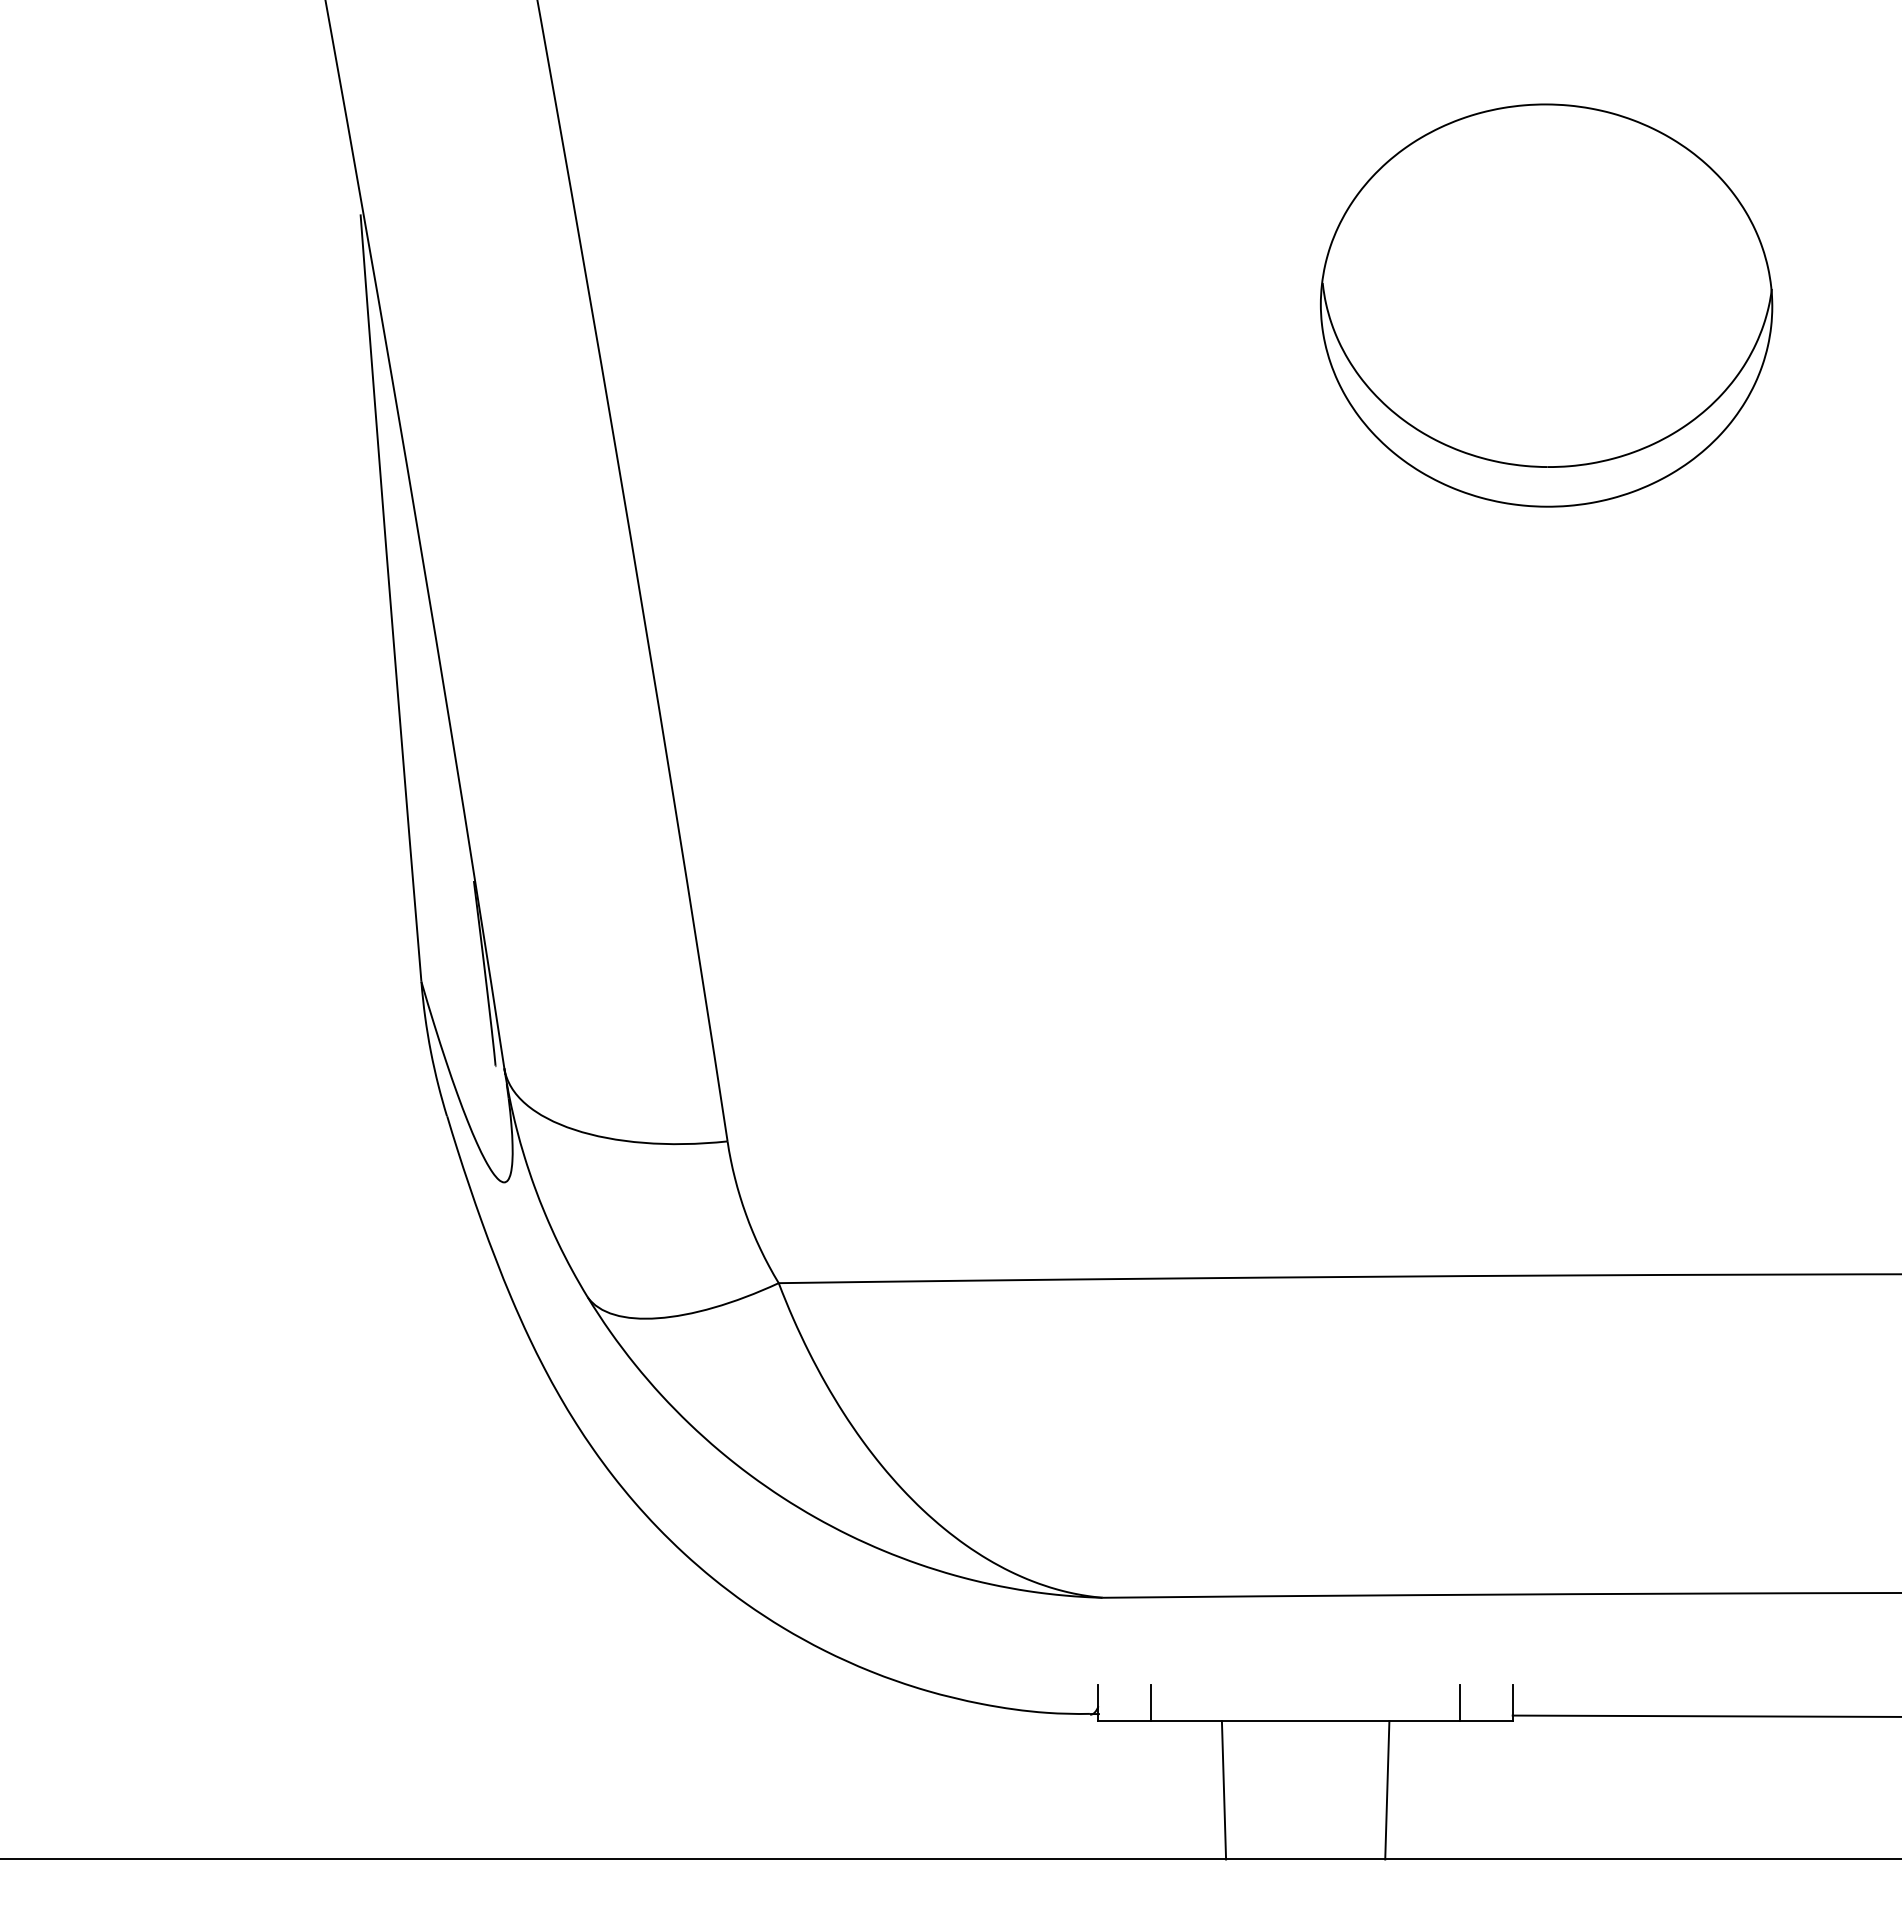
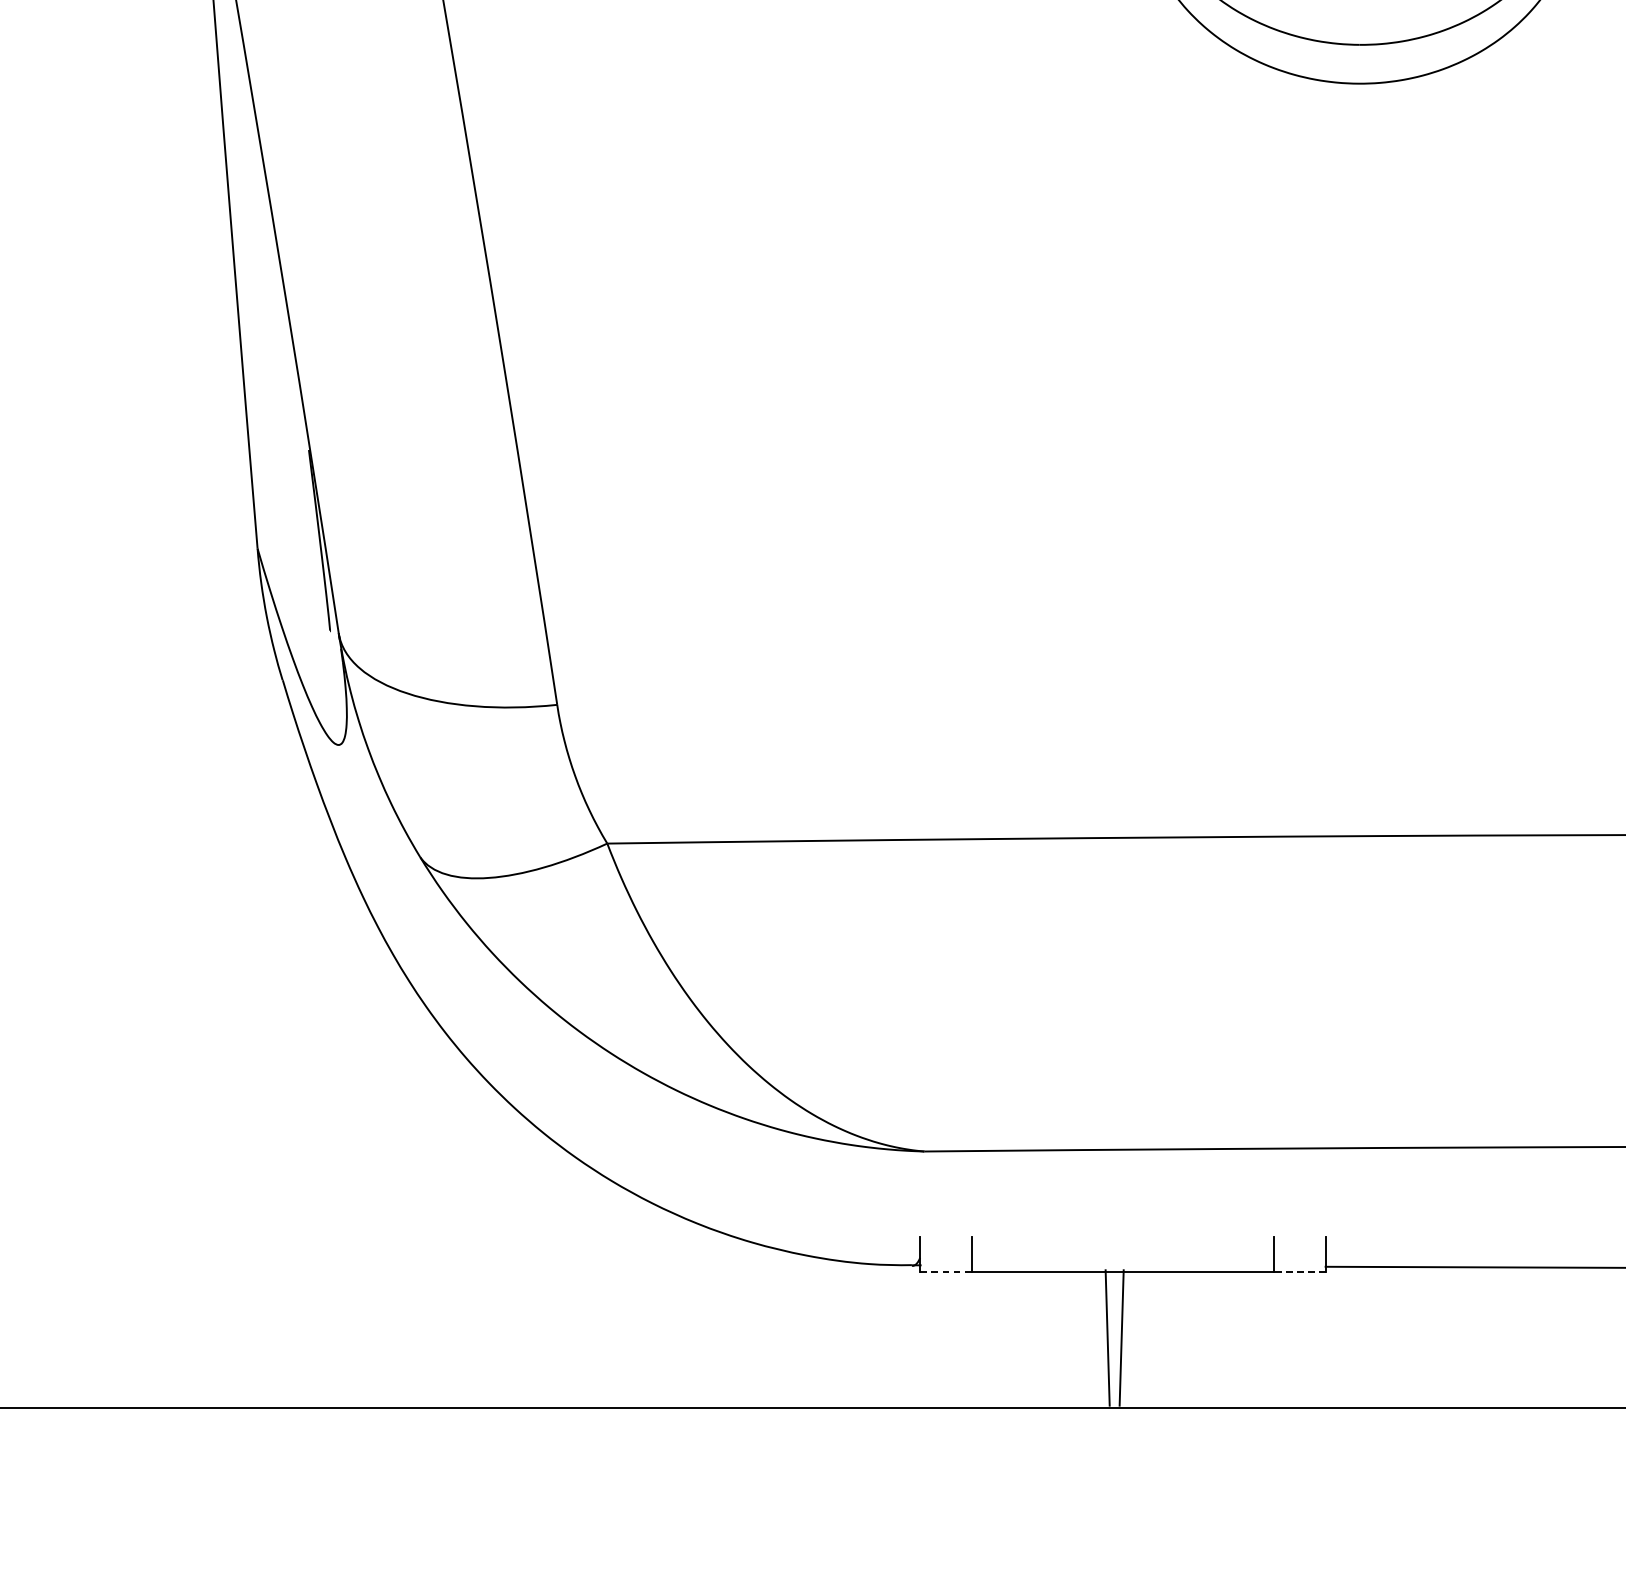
line: (1124, 1721) -> (945, 1272), solid -> dashed
line: (1486, 1721) -> (1299, 1272), solid -> dashed
line: (1223, 1790) -> (1107, 1338), moved
line: (1387, 1790) -> (1121, 1338), moved

